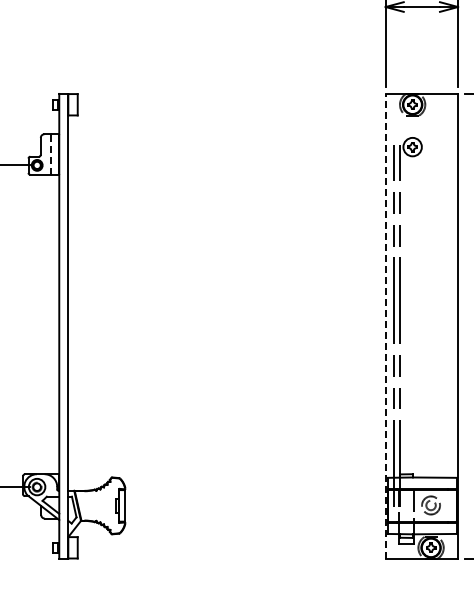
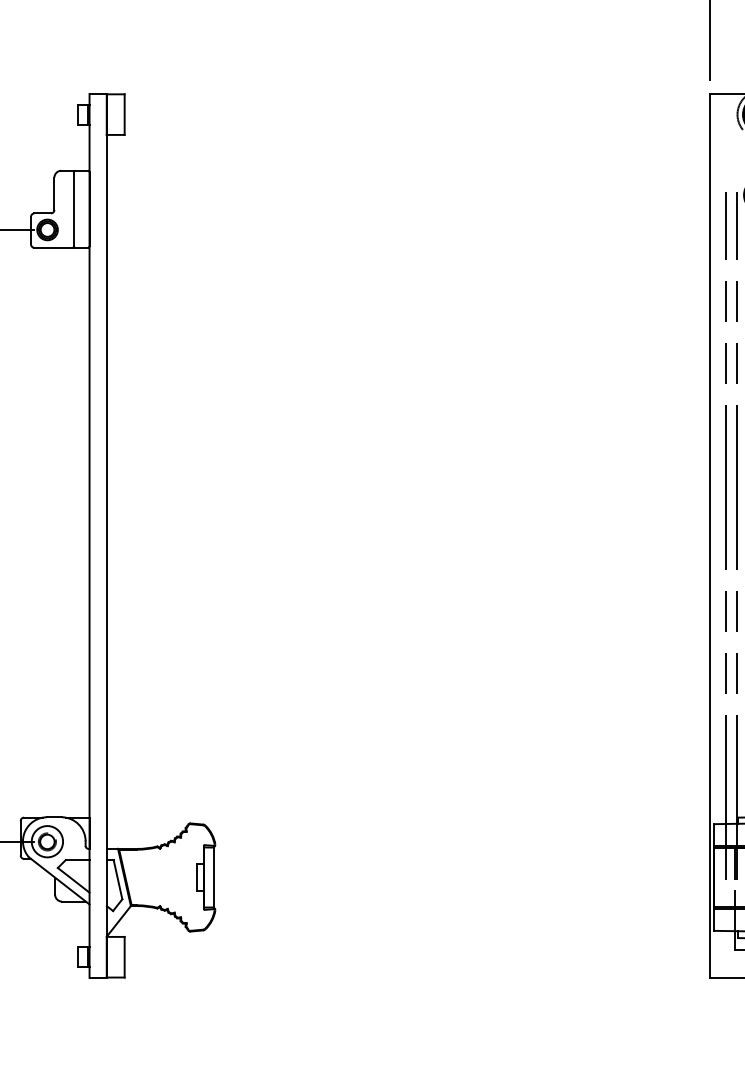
line: (50, 155) -> (72, 211), dashed -> solid
line: (385, 325) -> (709, 534), dashed -> solid

